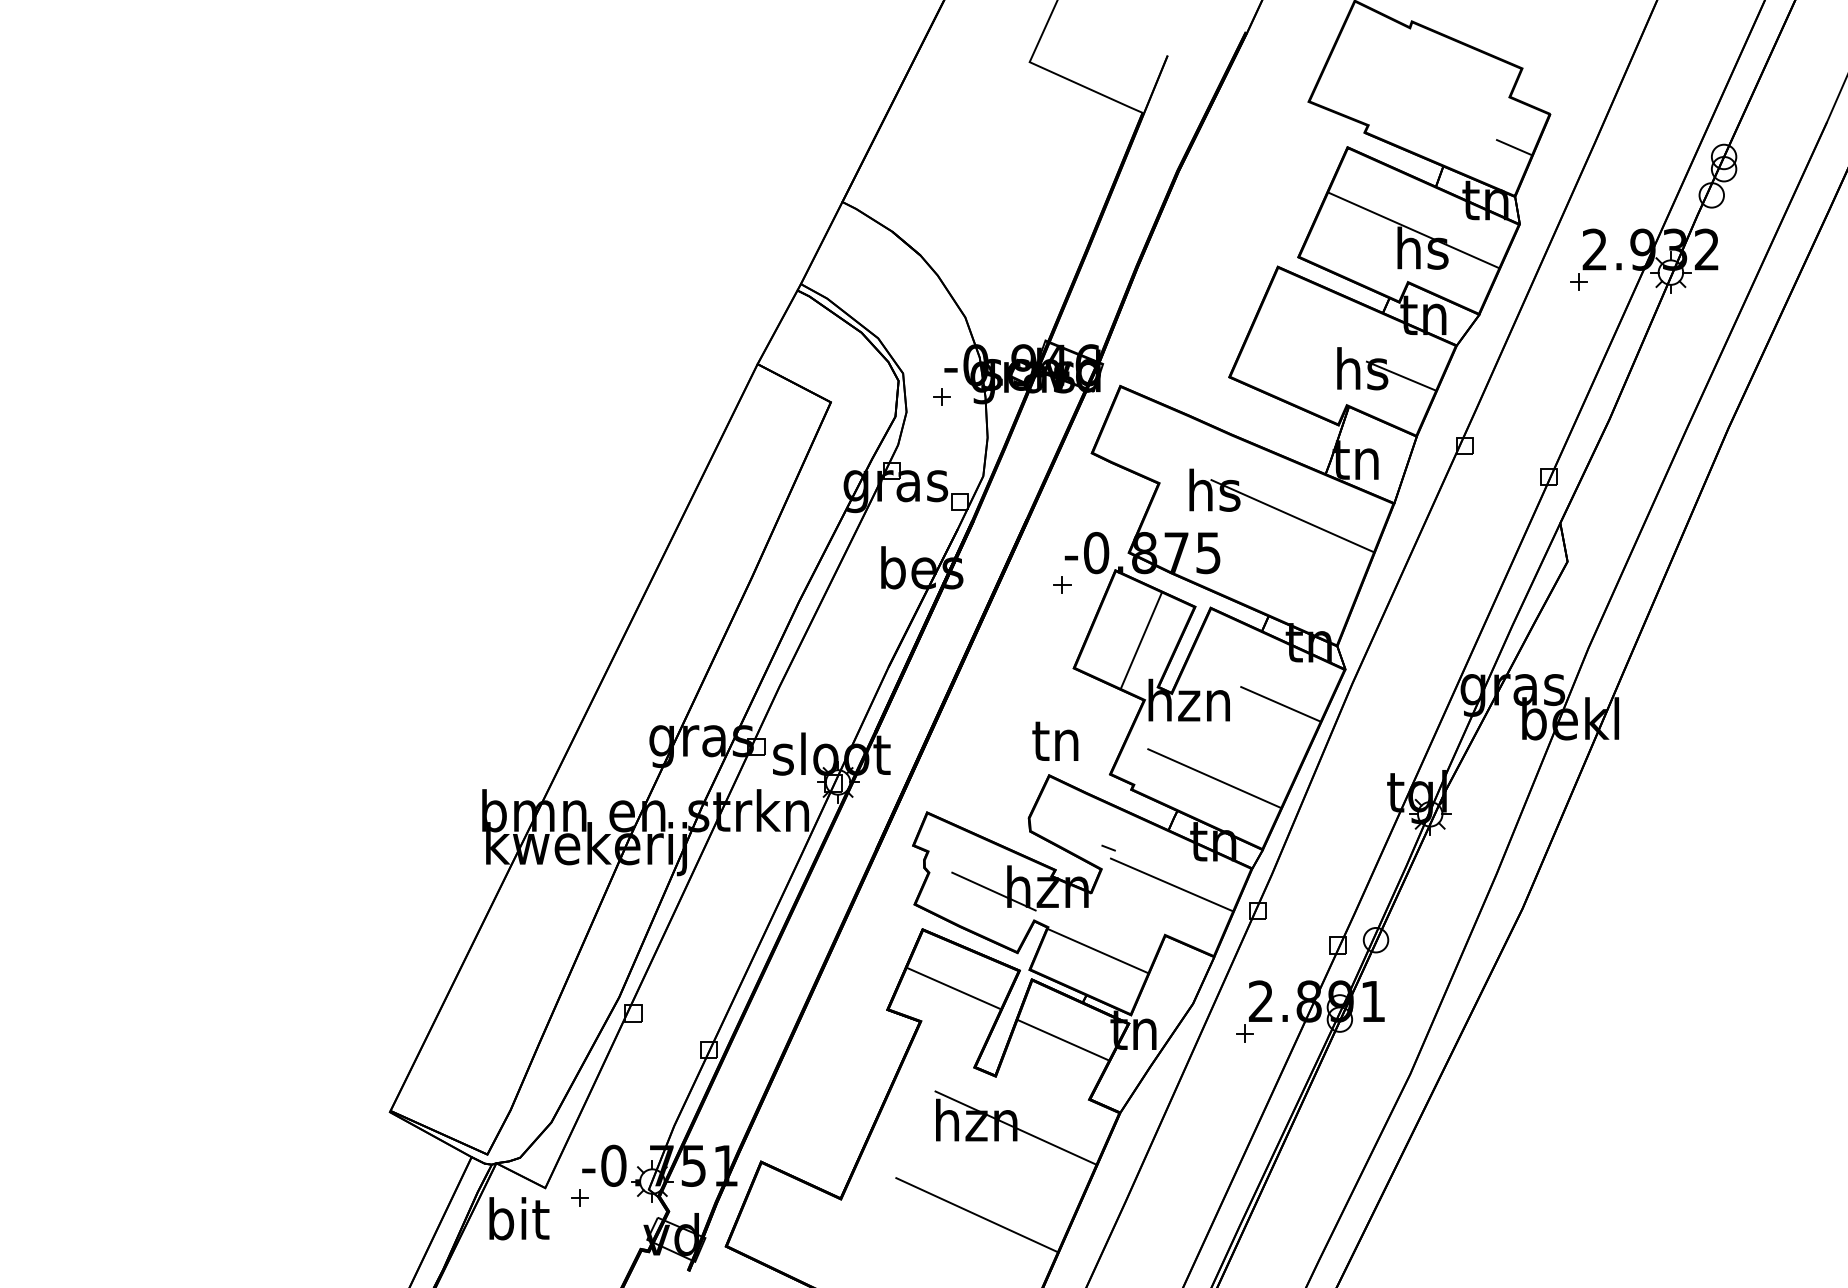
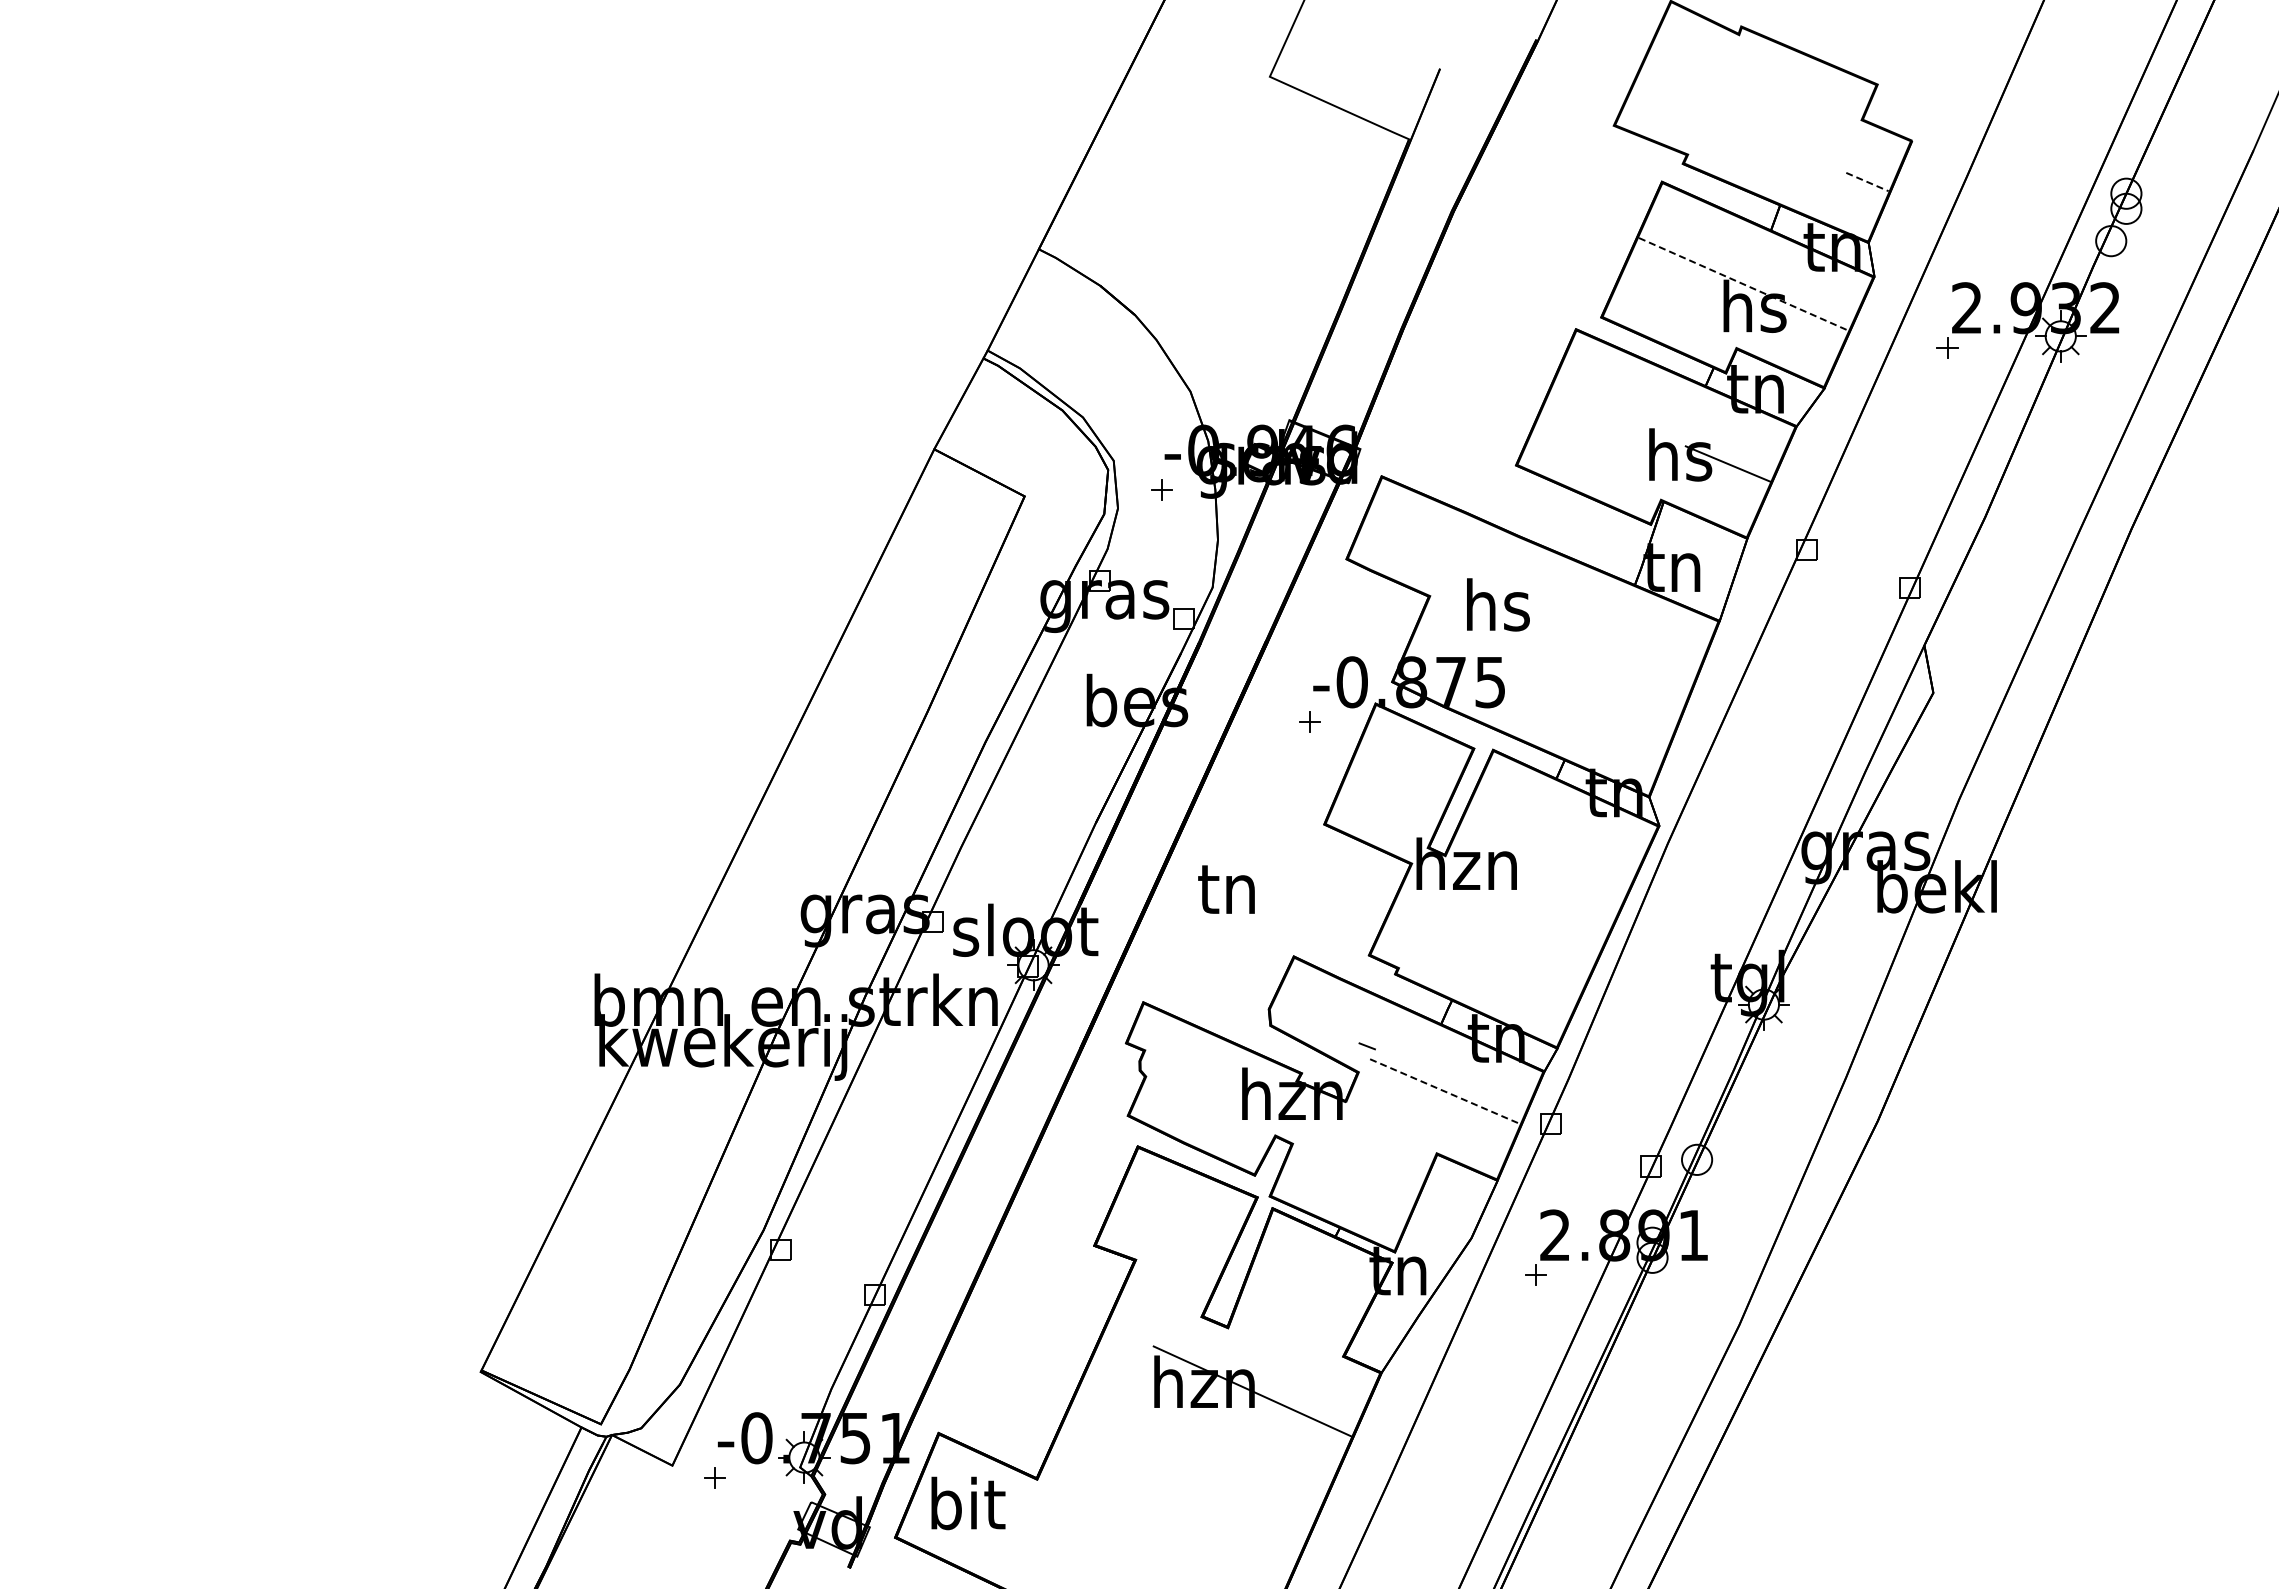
line: (1514, 147) -> (1867, 182), solid -> dashed
line: (1414, 230) -> (1744, 284), solid -> dashed
line: (1292, 515) -> (1593, 636), removed
line: (1141, 640) -> (1407, 790), removed
line: (1279, 703) -> (1578, 868), removed
text: (1055, 741) -> (1226, 889), moved
line: (1214, 778) -> (1497, 960), removed
line: (1172, 884) -> (1445, 1091), solid -> dashed
line: (993, 891) -> (1225, 1099), removed
line: (1098, 951) -> (1354, 1173), removed
line: (953, 988) -> (1176, 1219), removed
line: (1063, 1039) -> (1311, 1282), removed
line: (976, 1214) -> (1204, 1498), removed
text: (519, 1218) -> (968, 1503), moved

